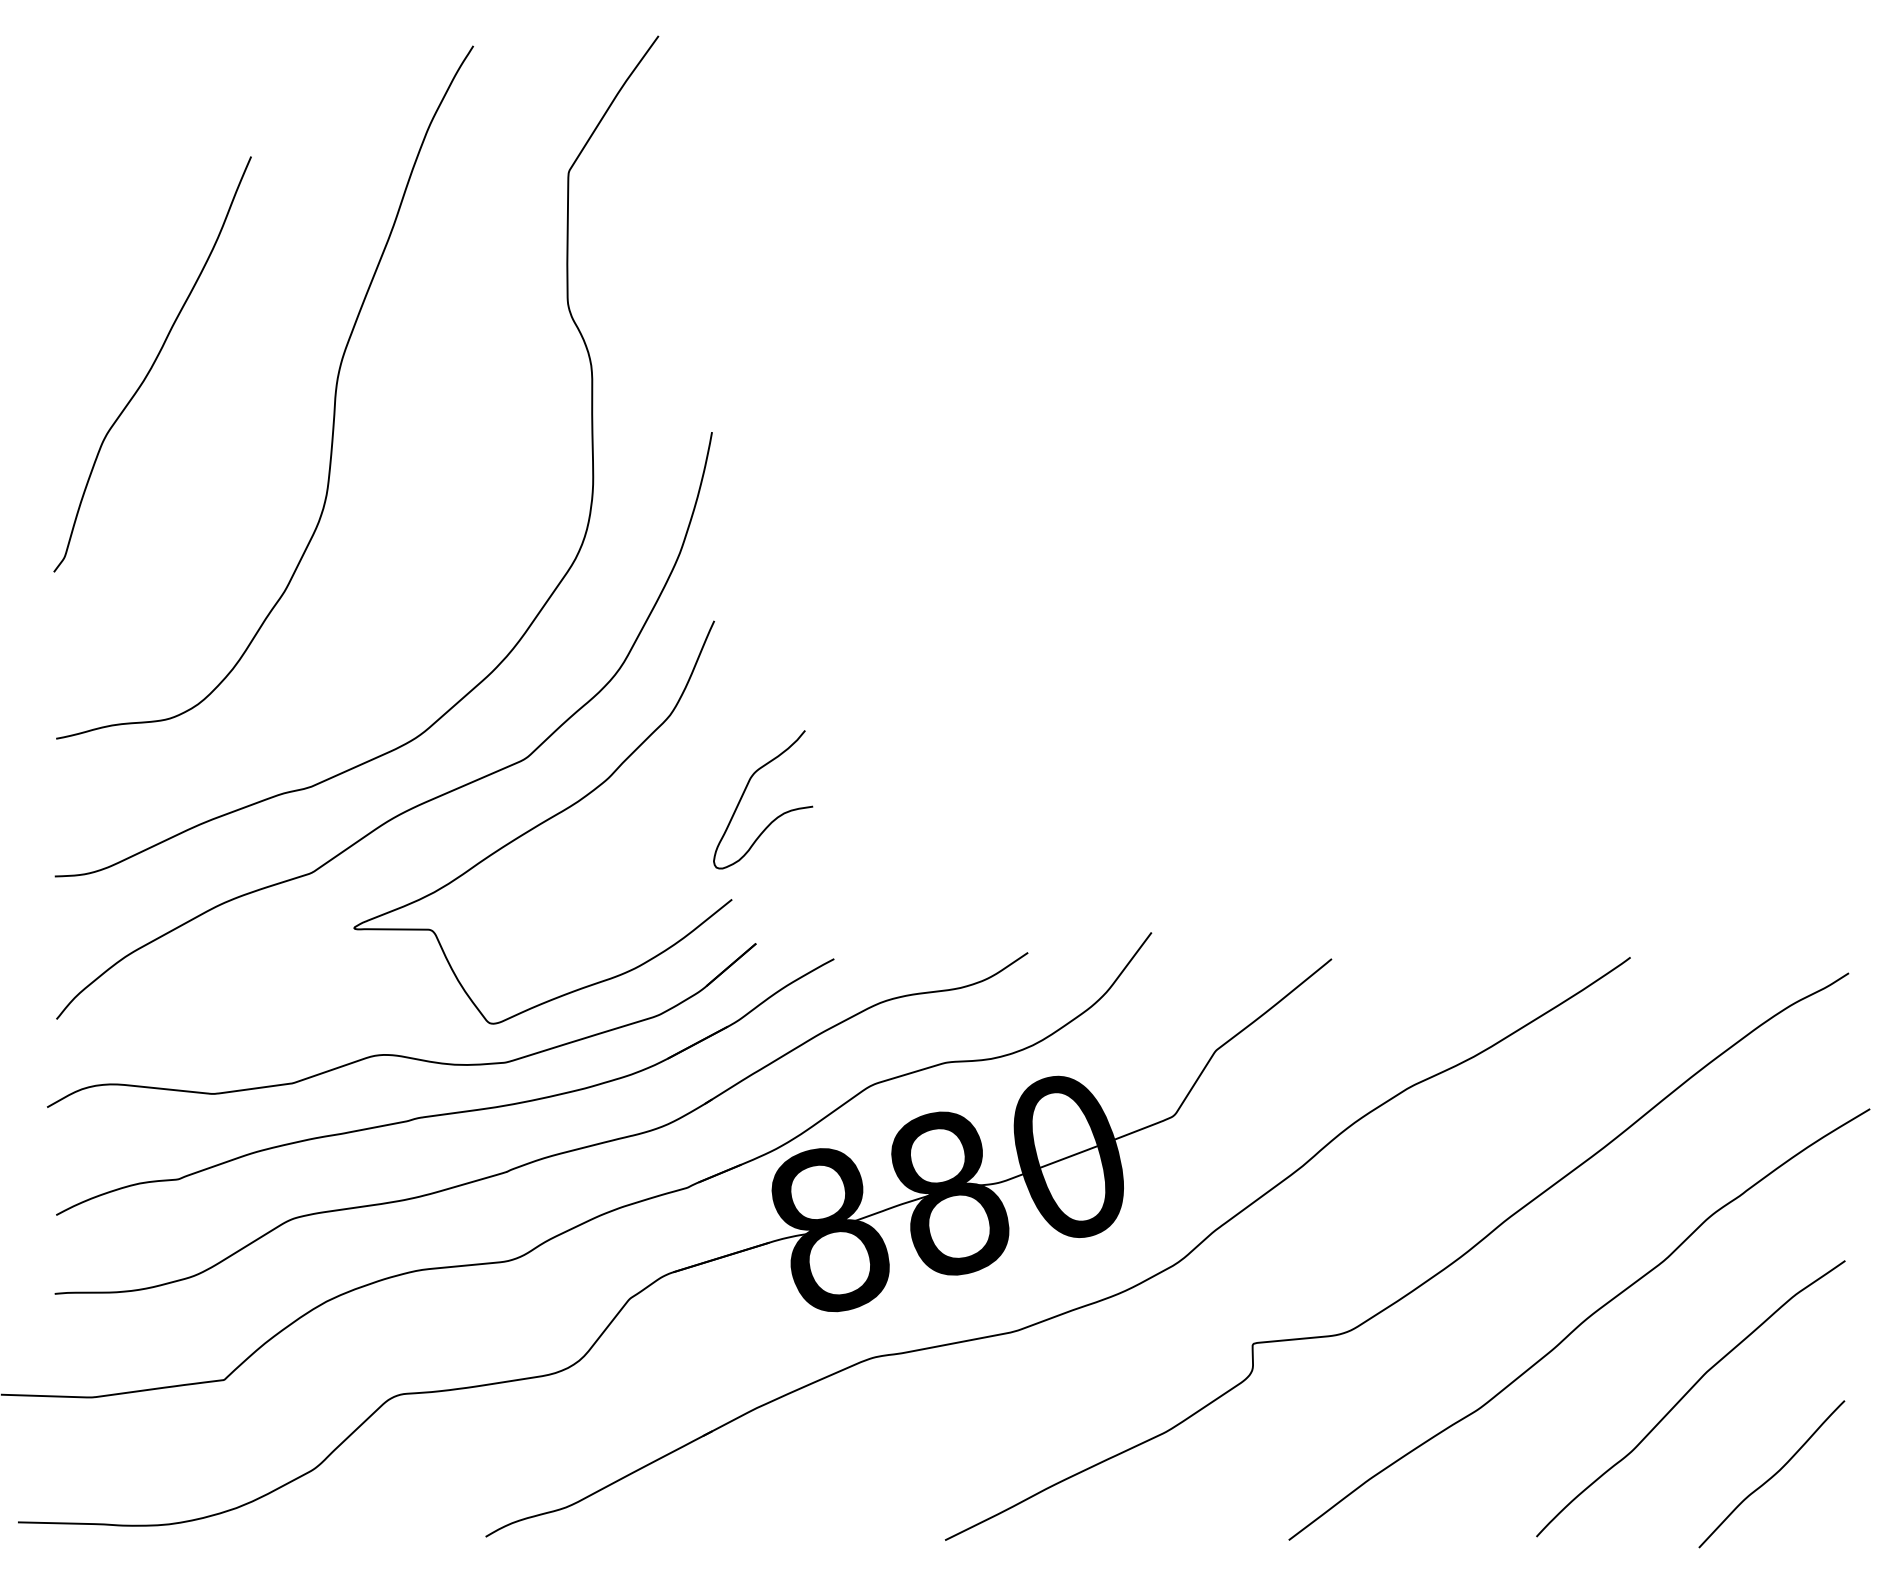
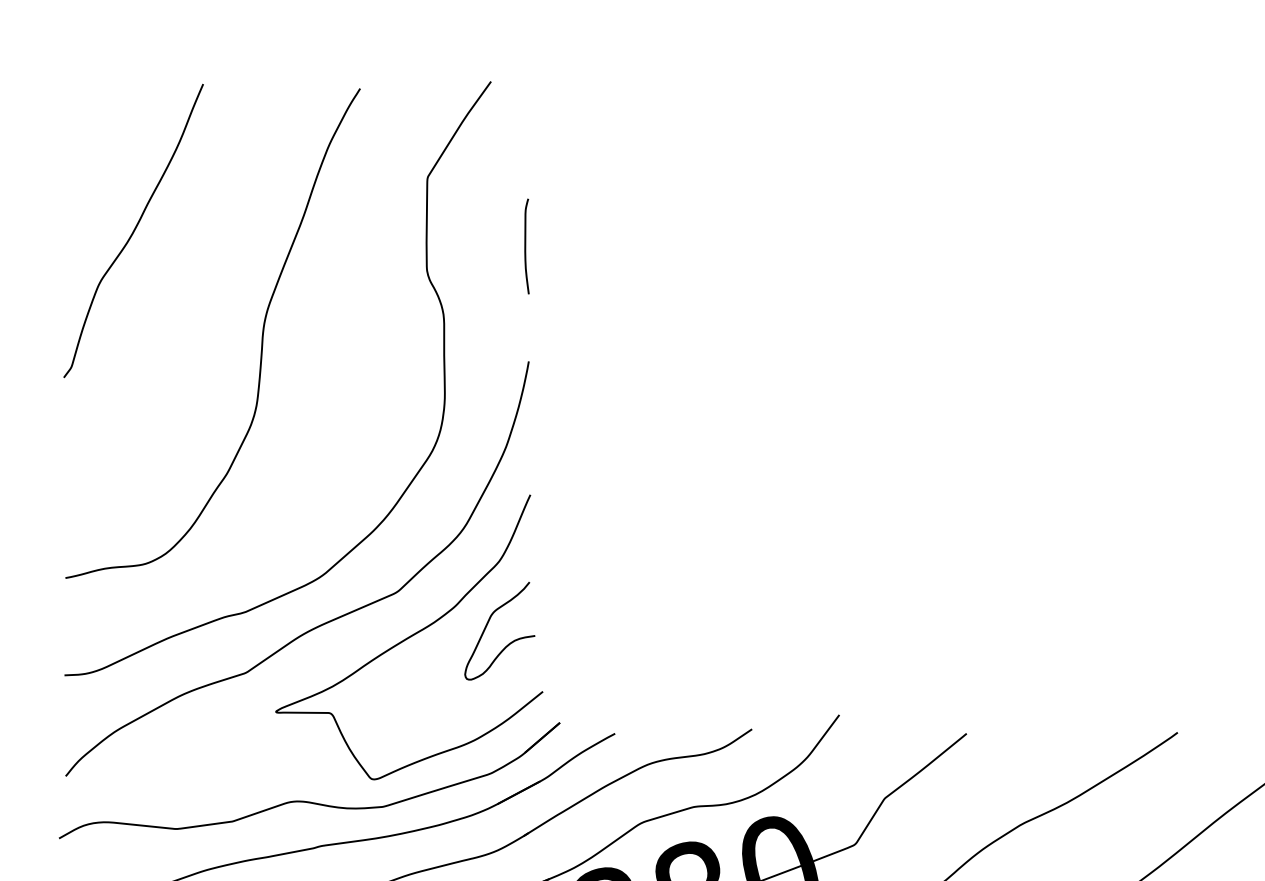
curve: (707, 269) -> (525, 246), added
curve: (152, 364) -> (133, 231), moved
curve: (745, 791) -> (487, 625), moved

